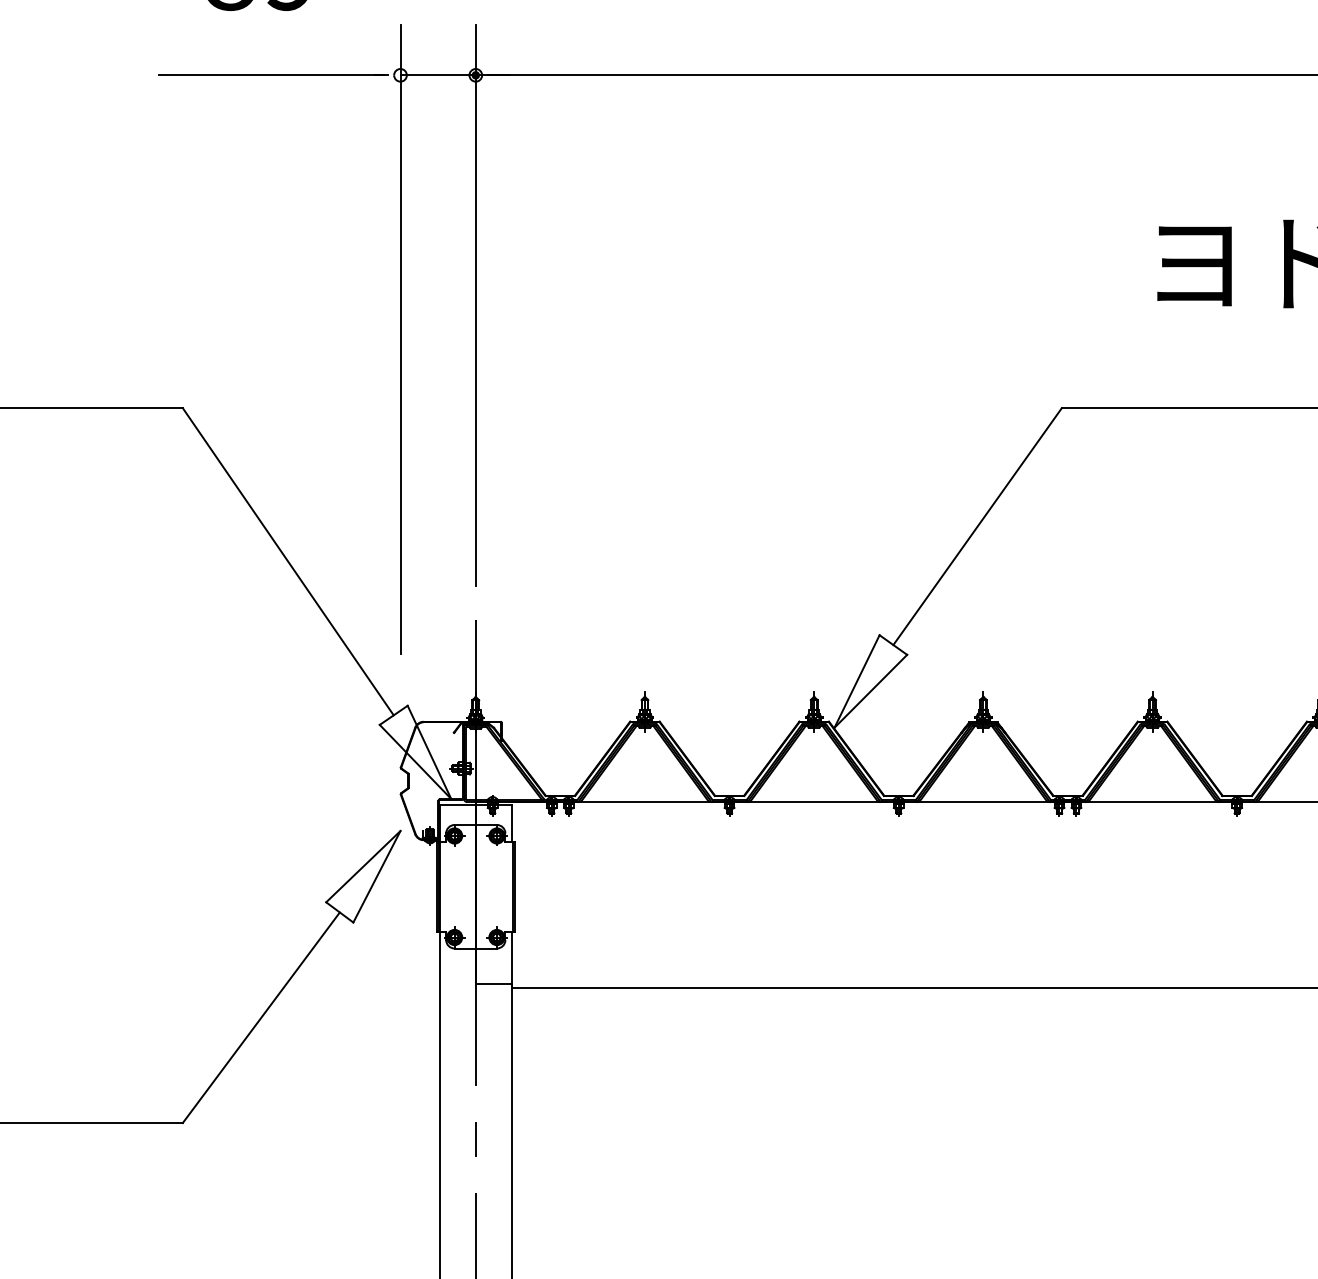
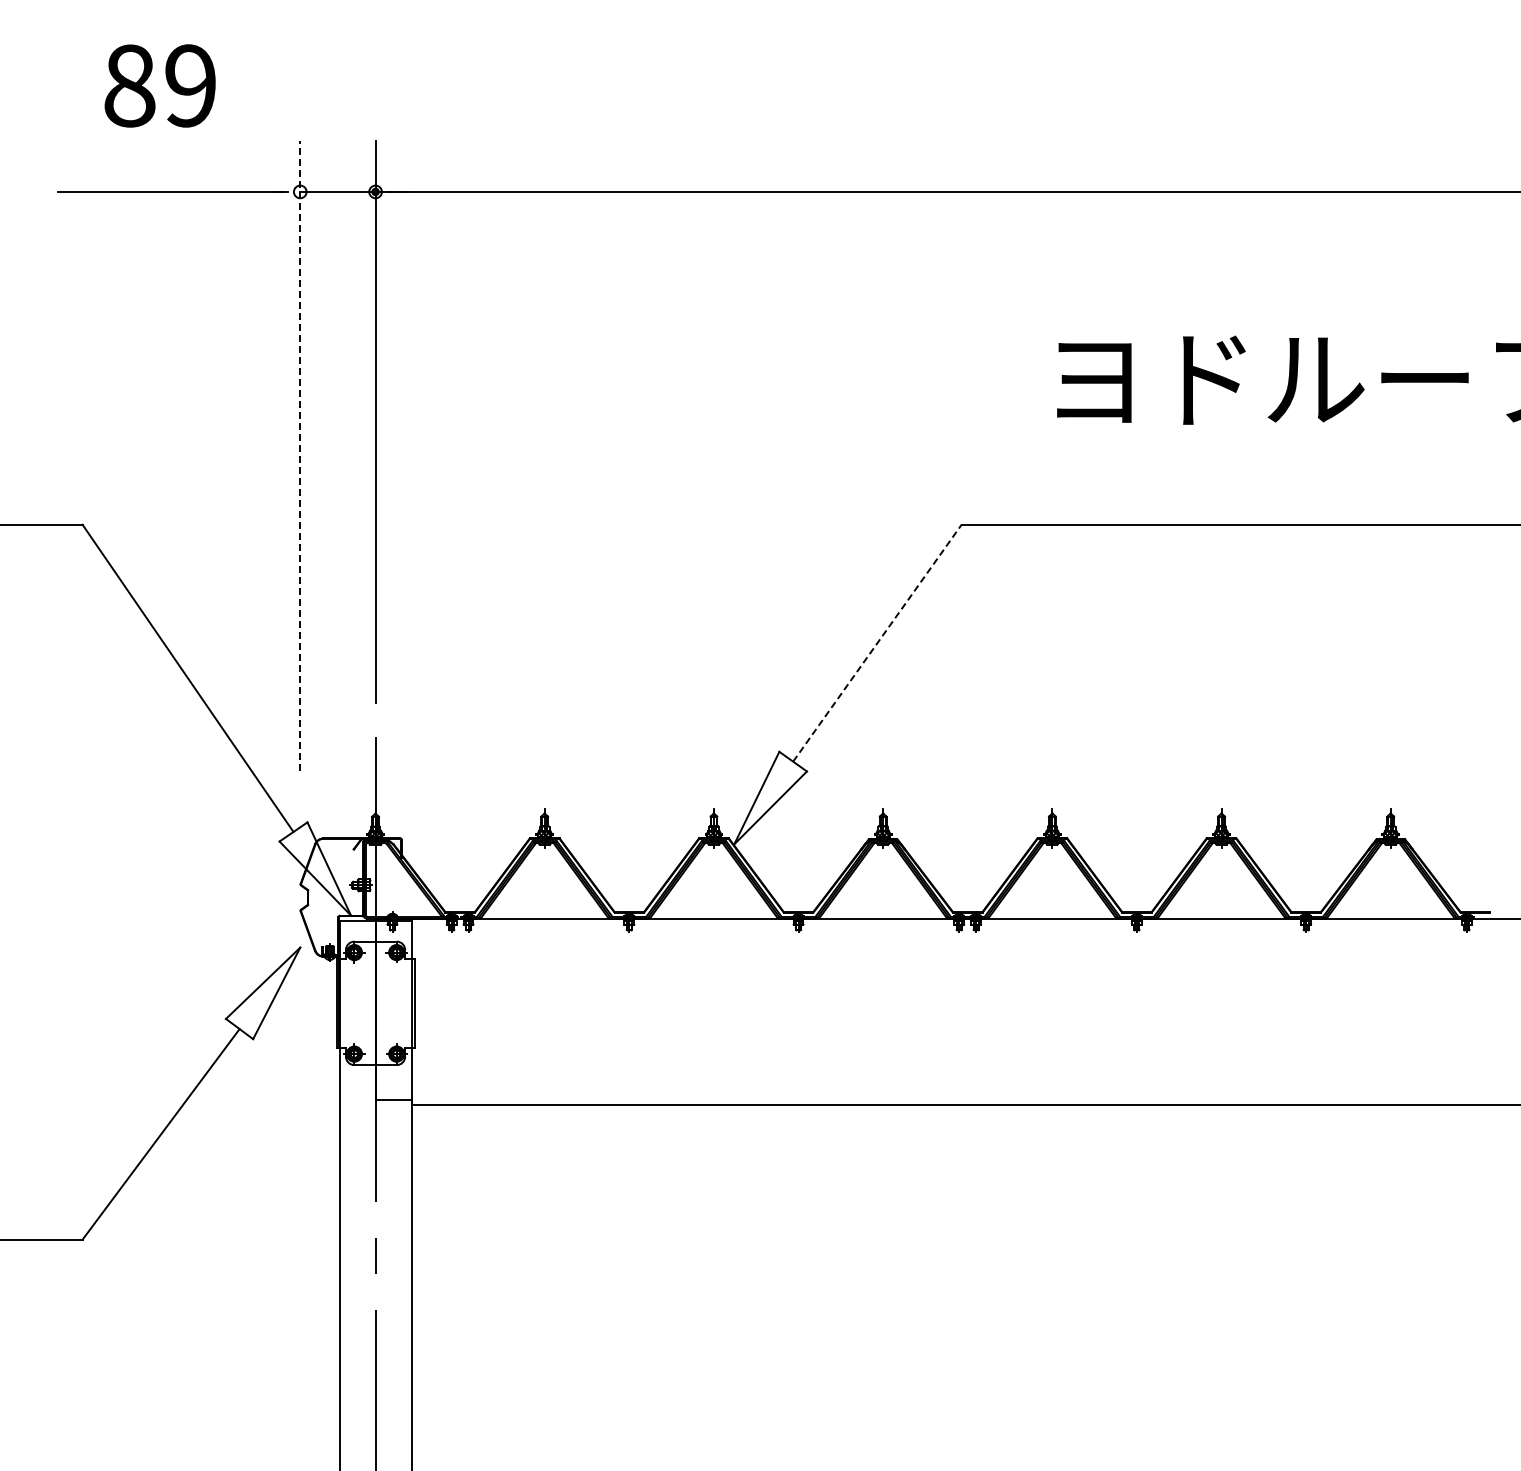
line: (400, 338) -> (300, 455), solid -> dashed
line: (977, 525) -> (877, 642), solid -> dashed

